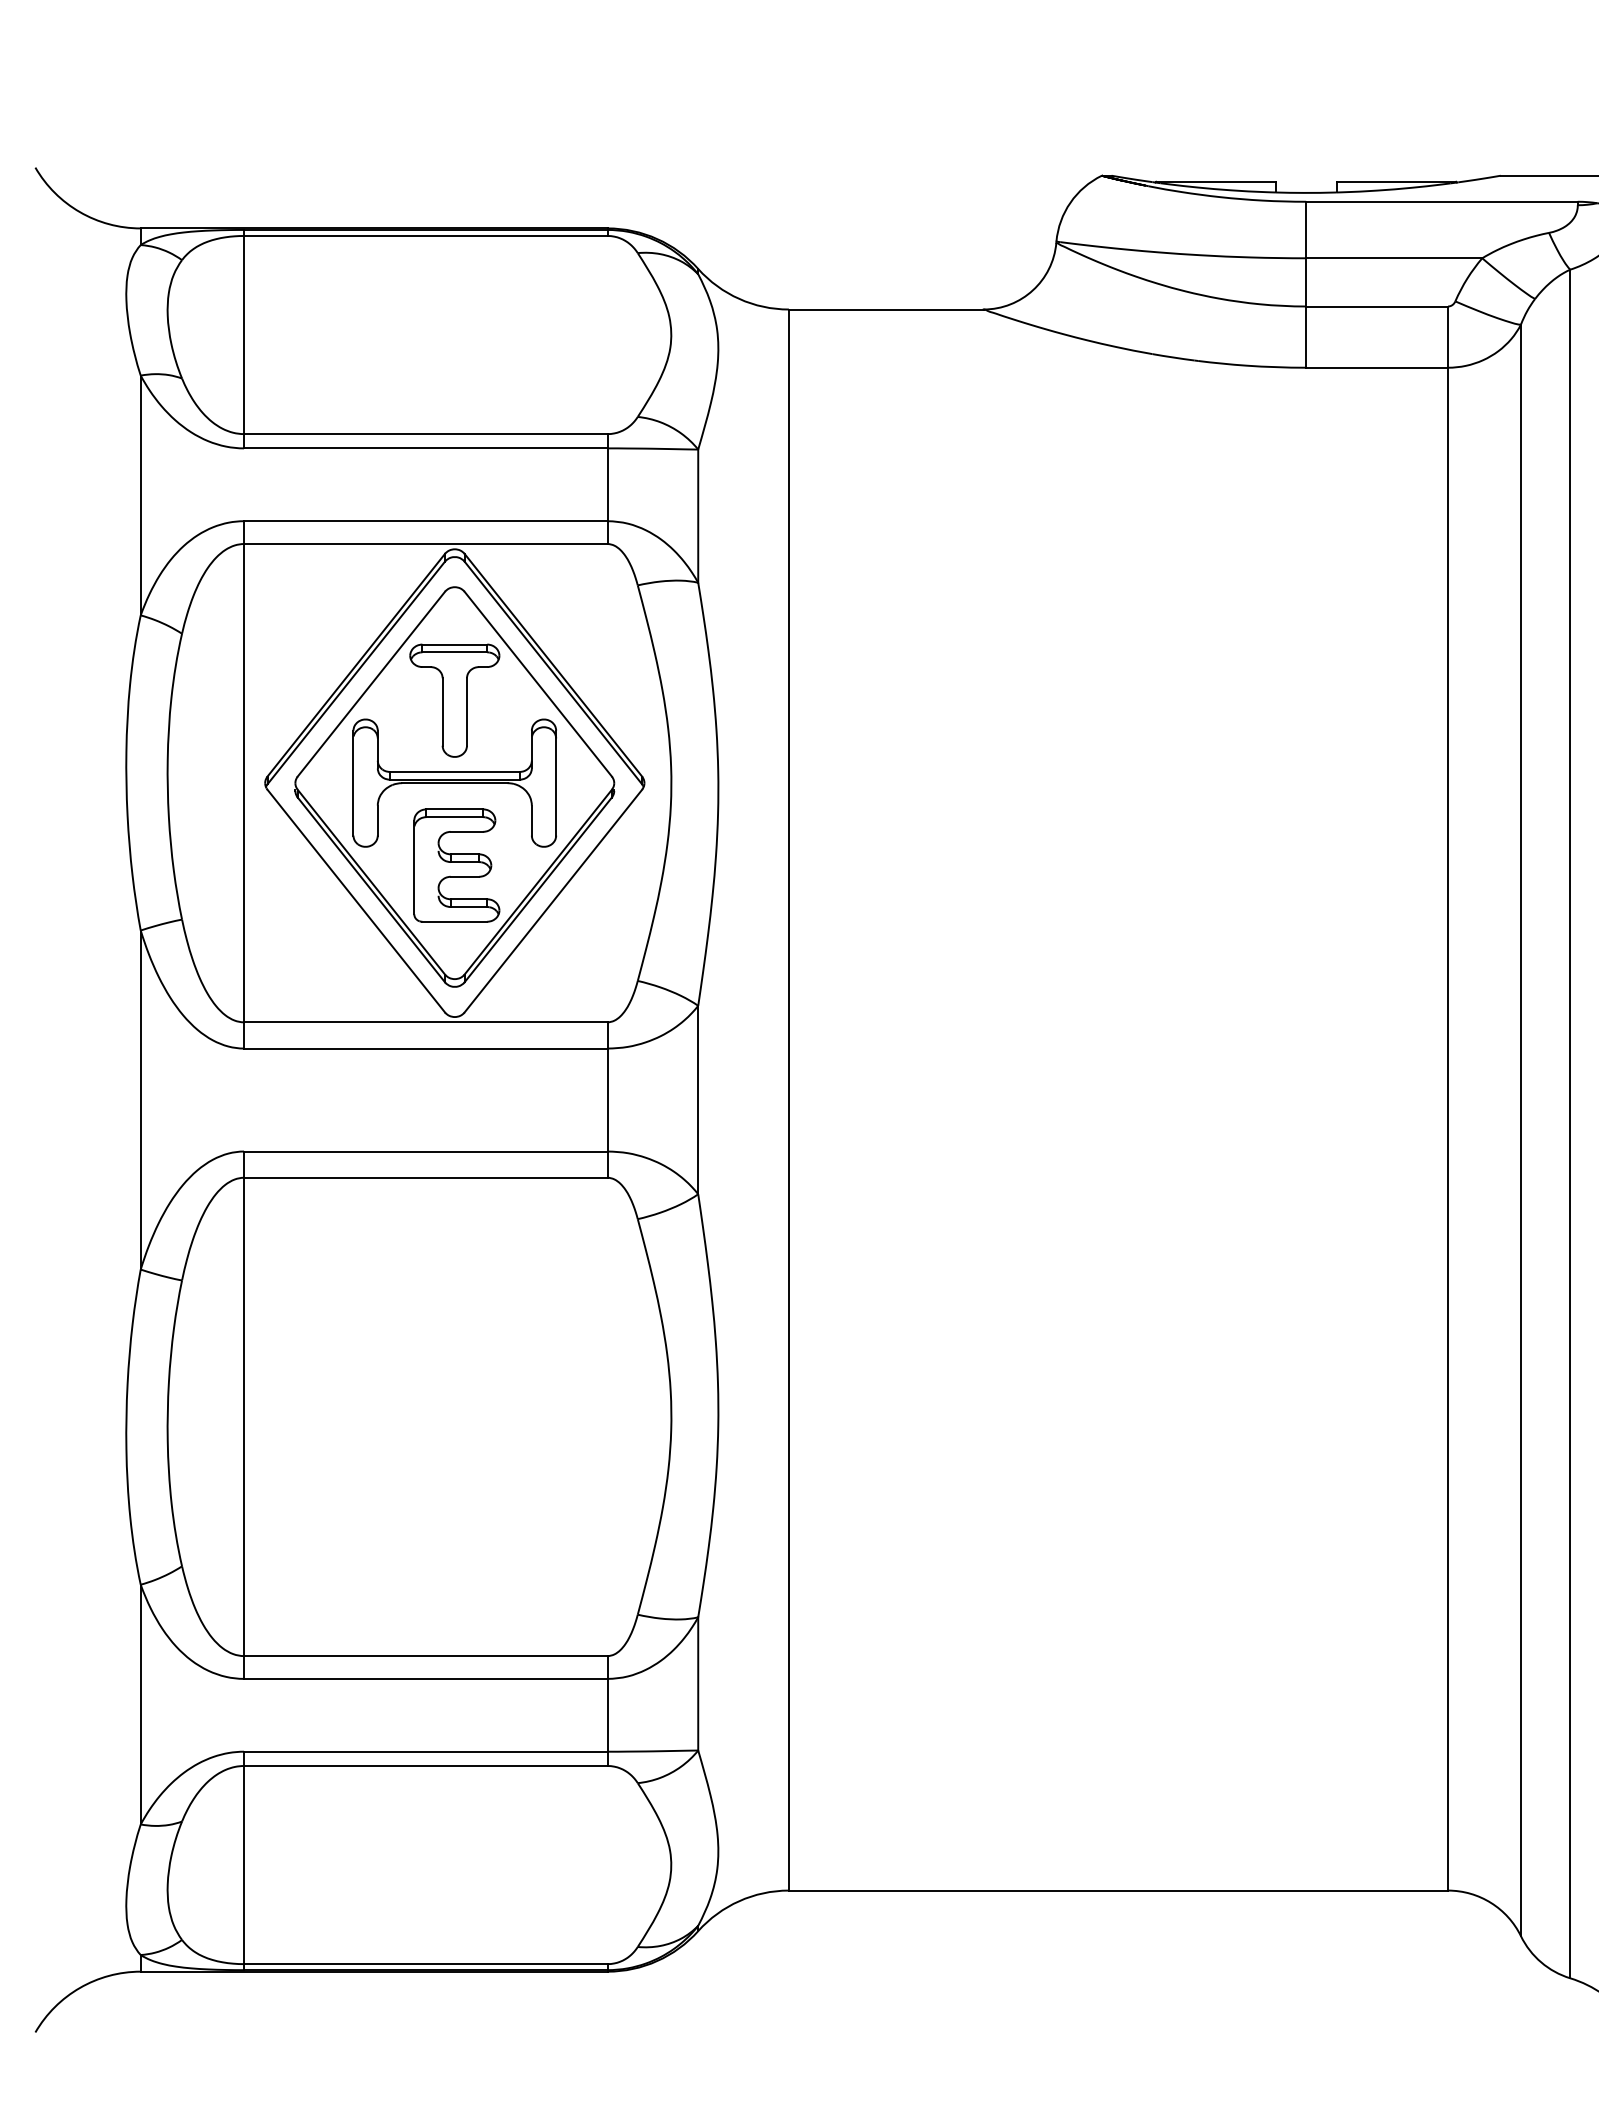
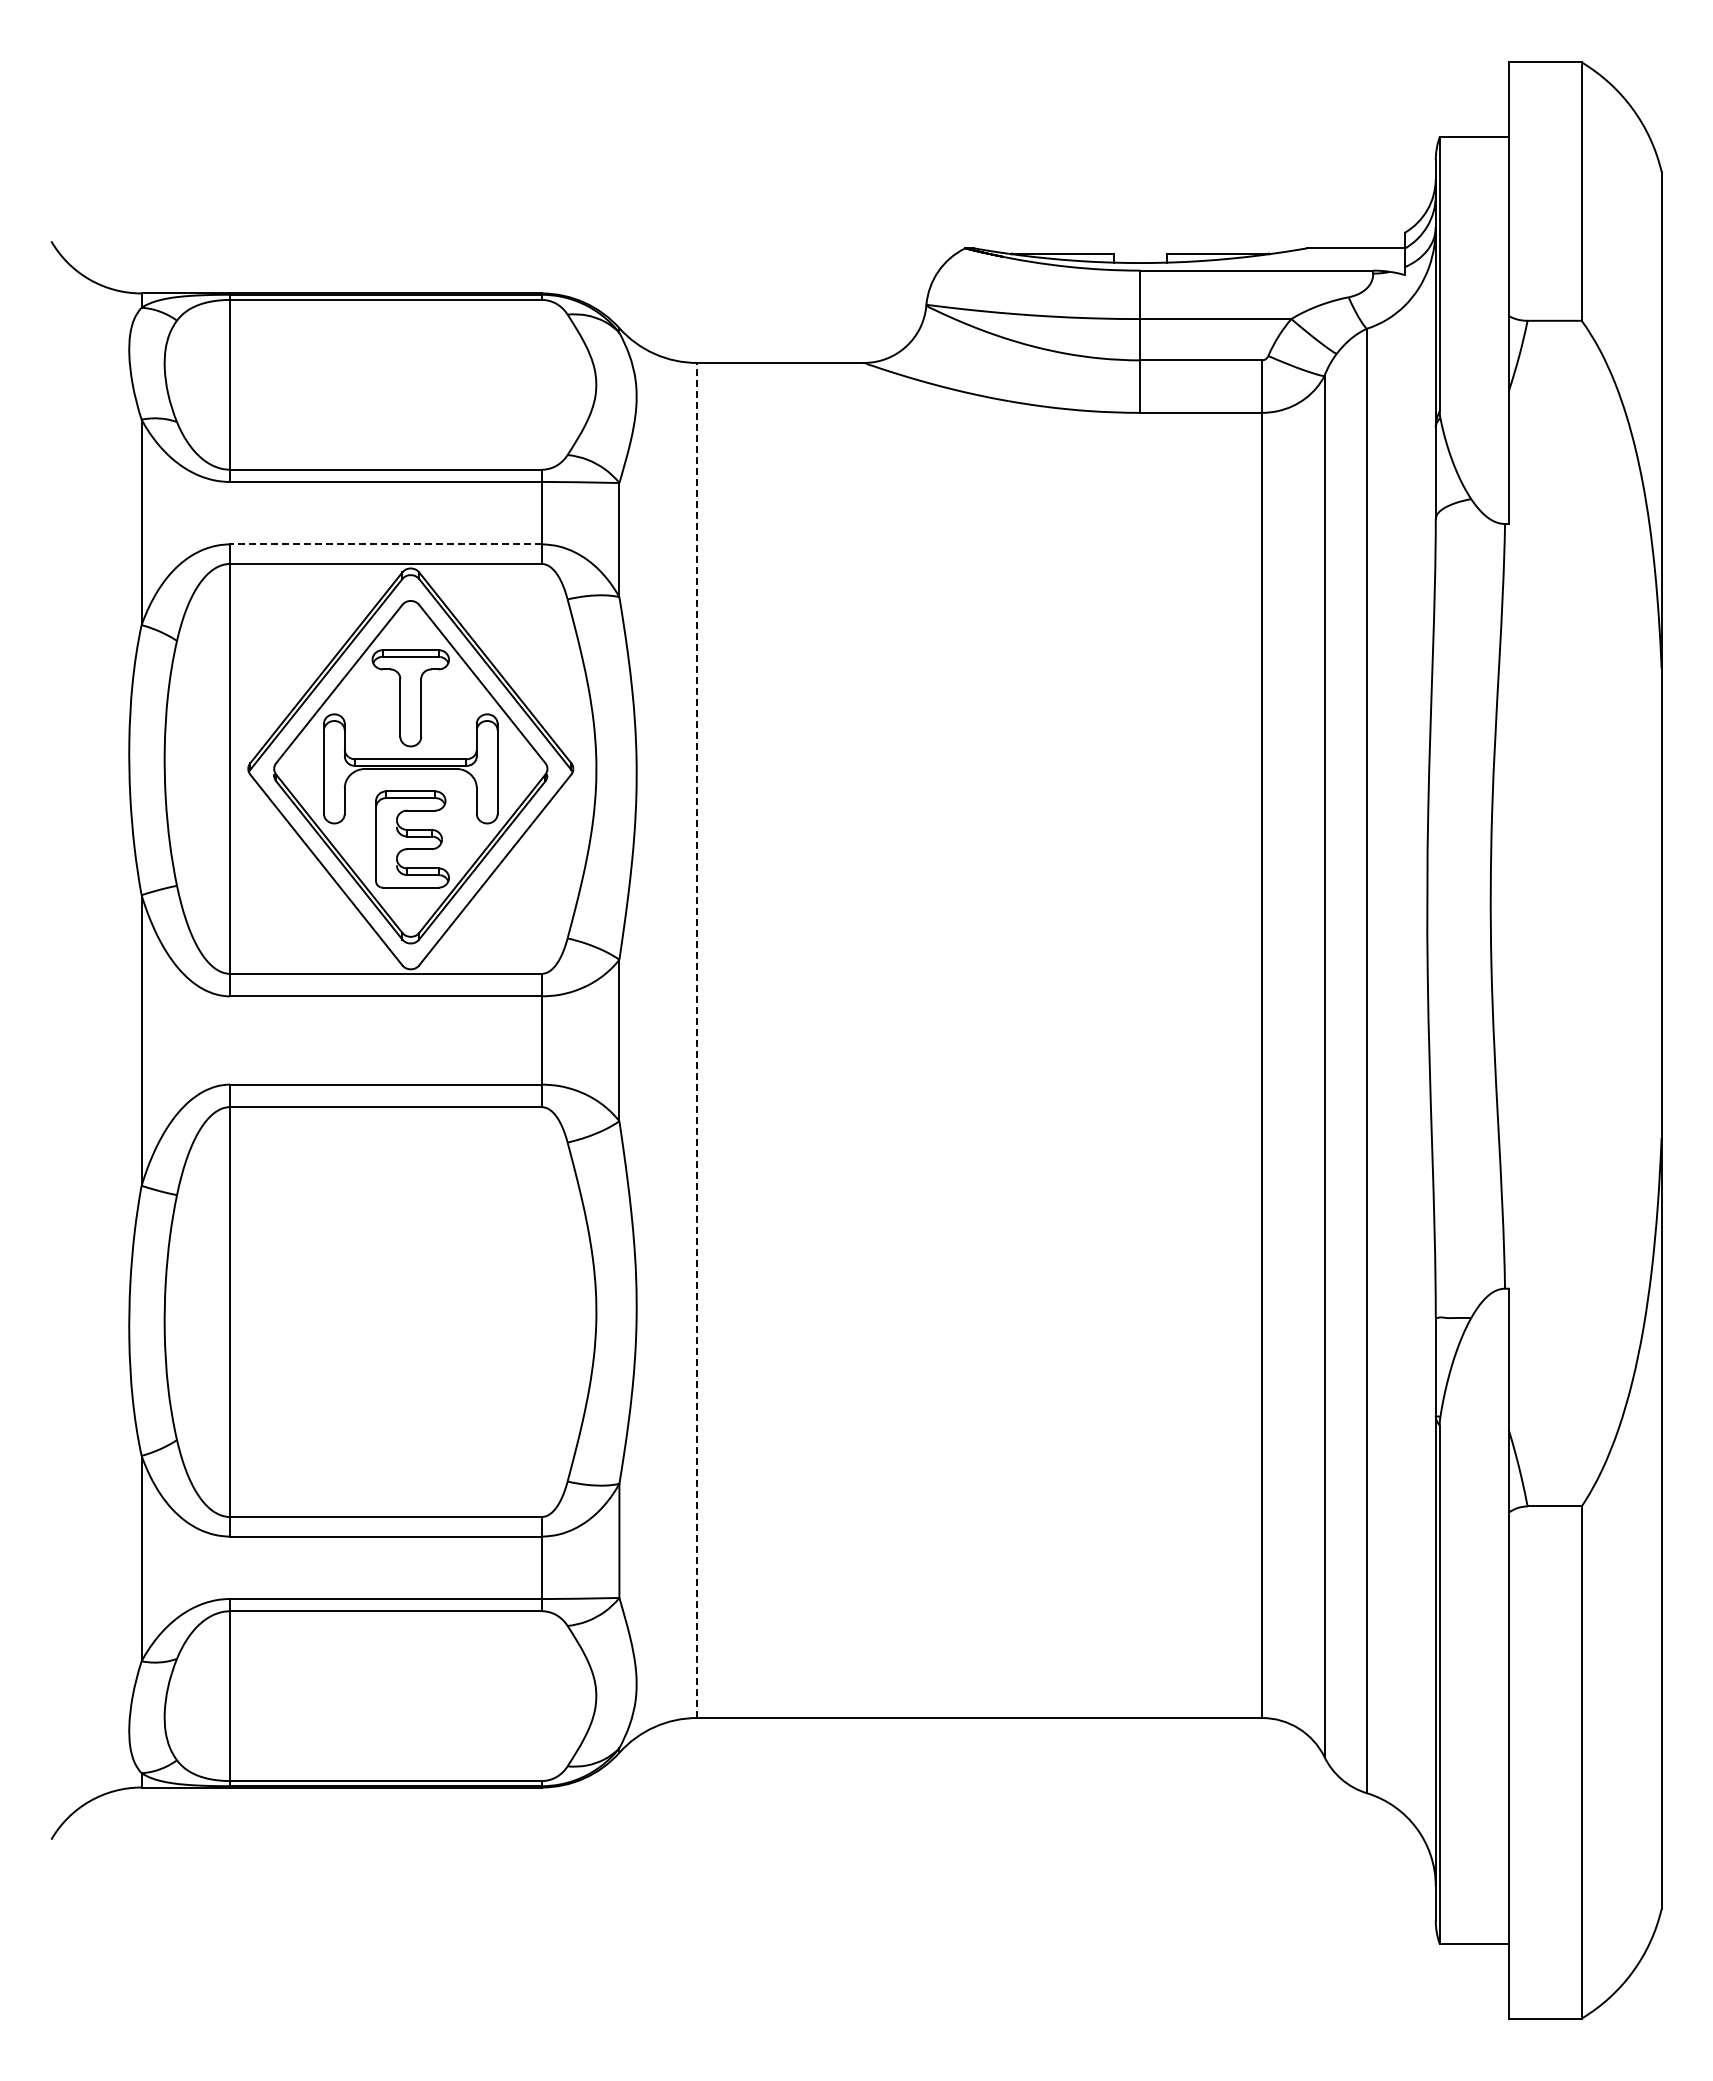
line: (425, 521) -> (385, 544), solid -> dashed
line: (789, 1100) -> (697, 1040), solid -> dashed

